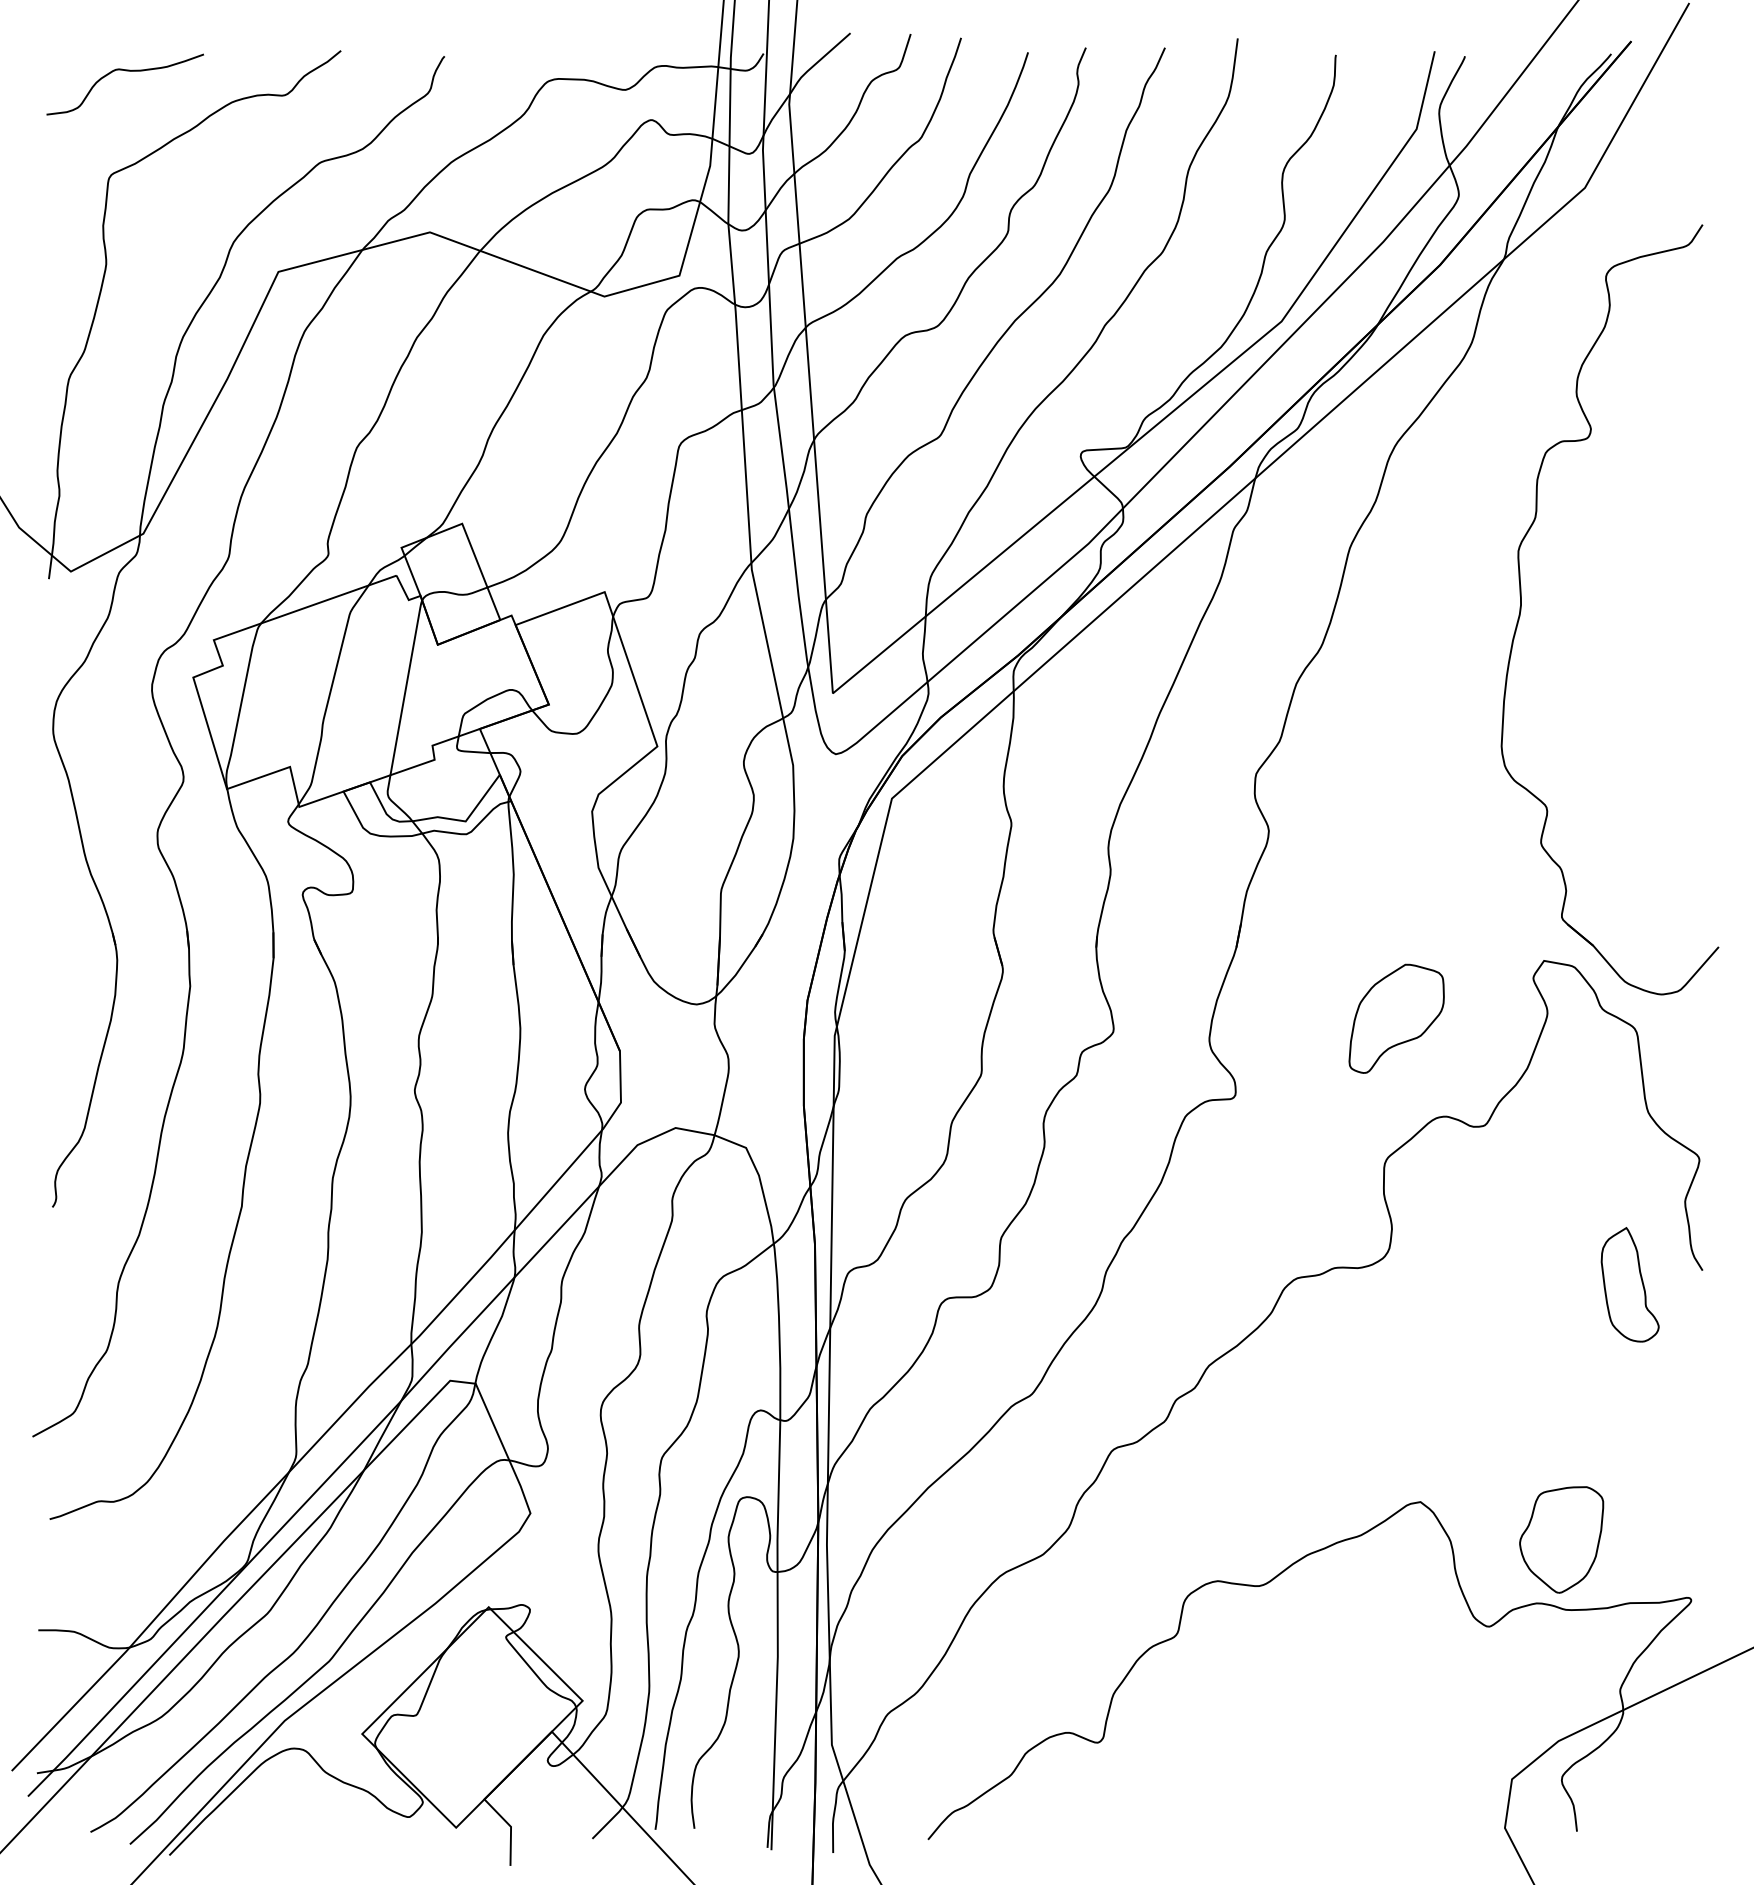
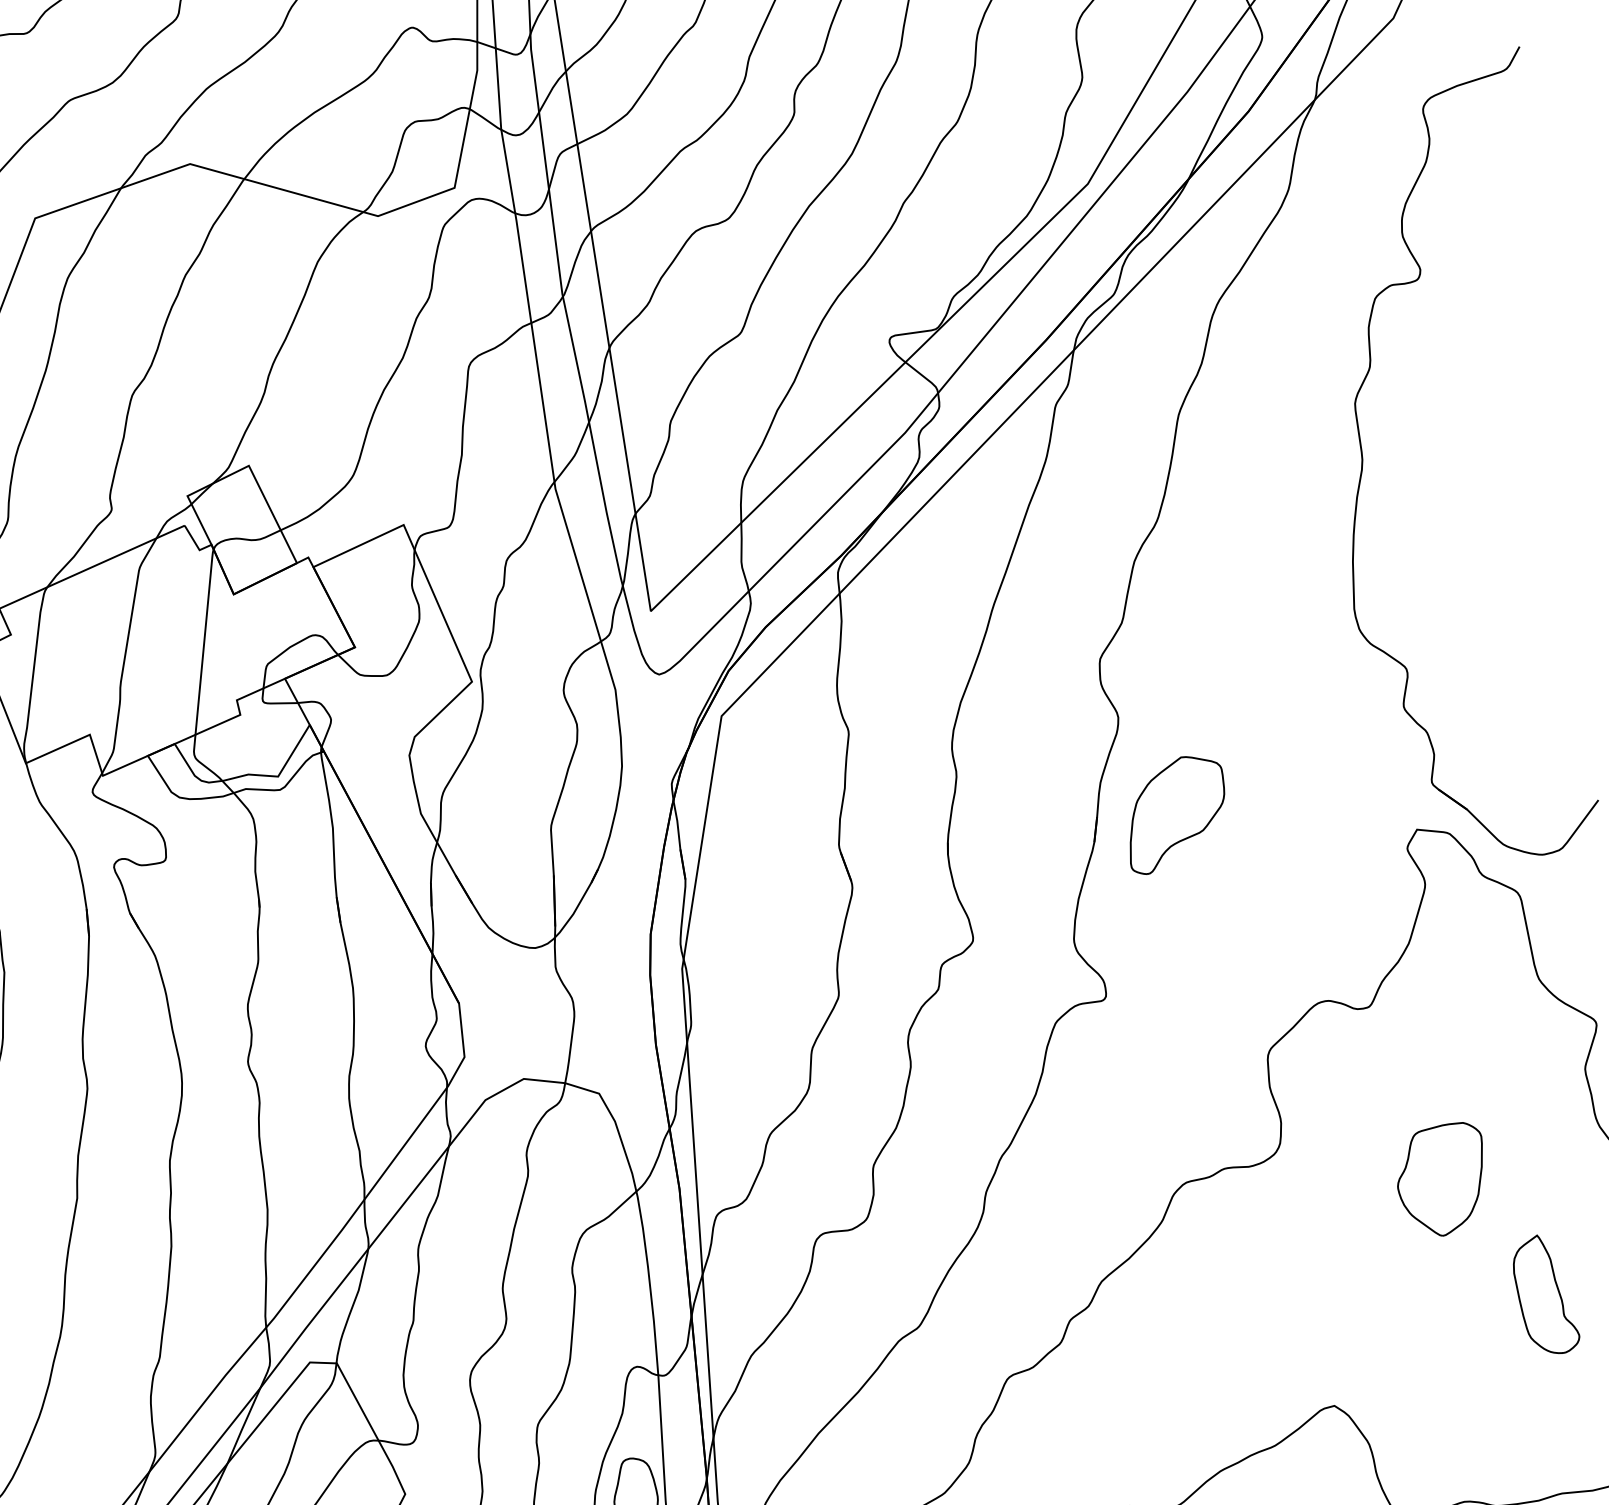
part: (1396, 1018) -> (1176, 814), moved
part: (1629, 1284) -> (1545, 1294), moved
part: (1561, 1539) -> (1441, 1179), moved

